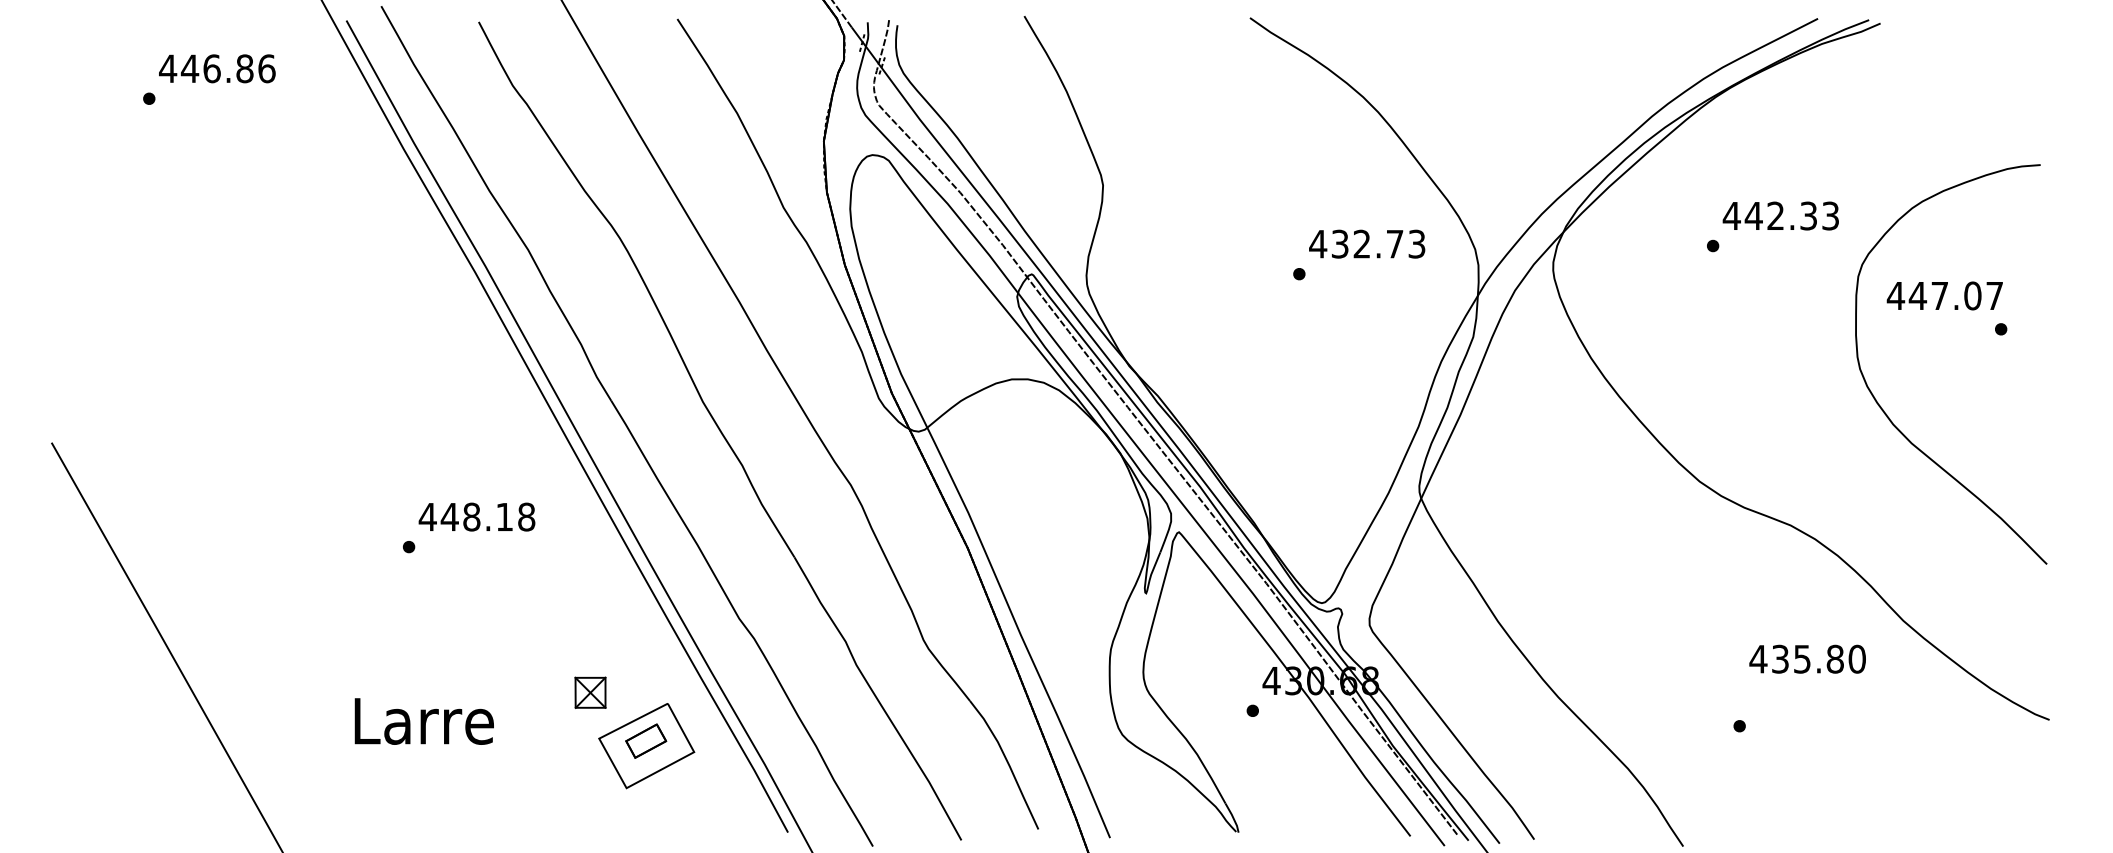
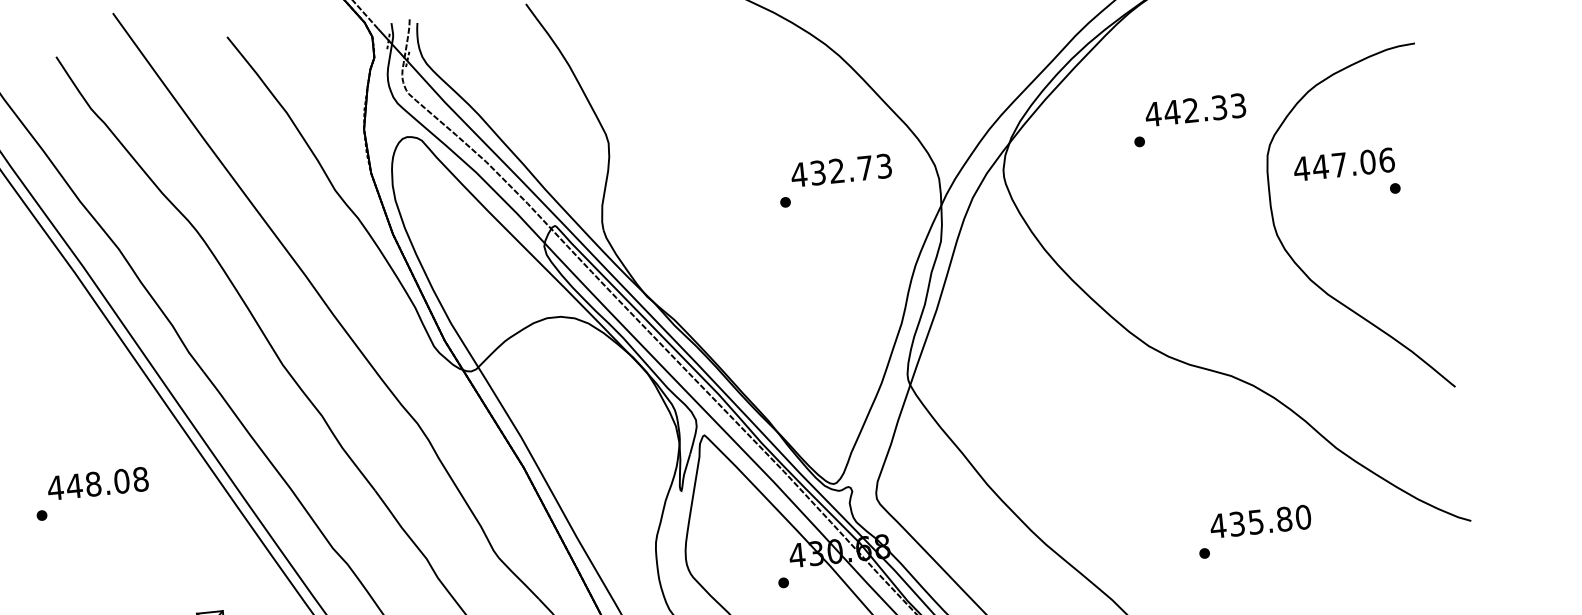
text: (1994, 295) -> (1386, 159), 447.07 -> 447.06
text: (504, 516) -> (121, 480), 448.18 -> 448.08
text: (1807, 658) -> (1260, 521), moved

